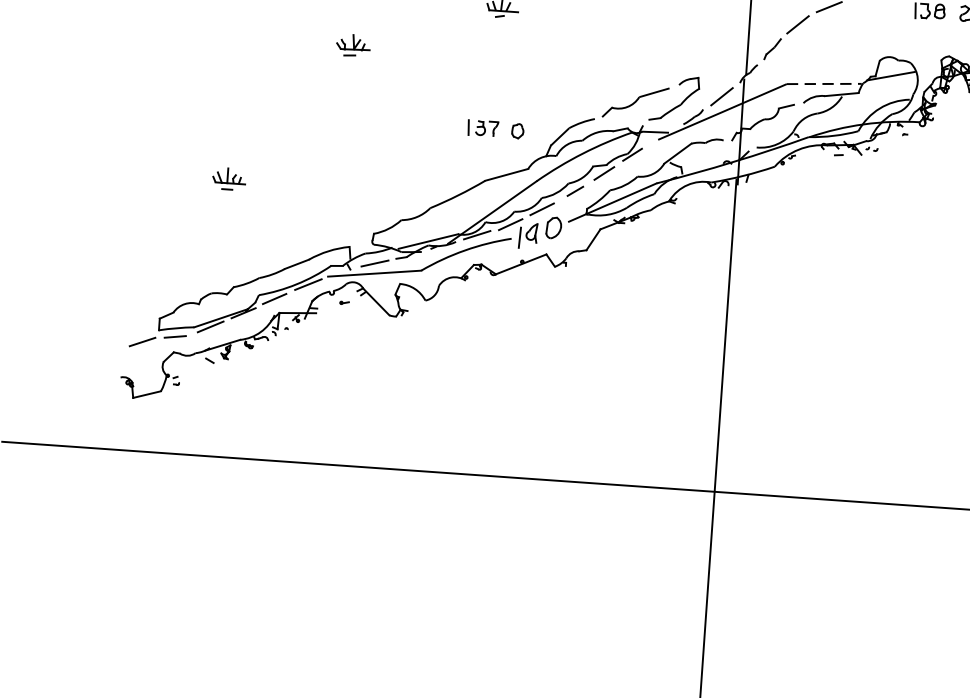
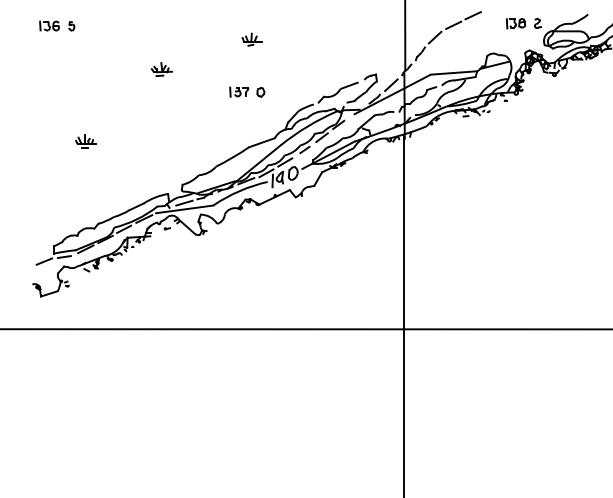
line: (825, 83) -> (454, 72), dashed -> solid
part: (496, 128) -> (247, 91), moved
part: (228, 179) -> (85, 141), moved

